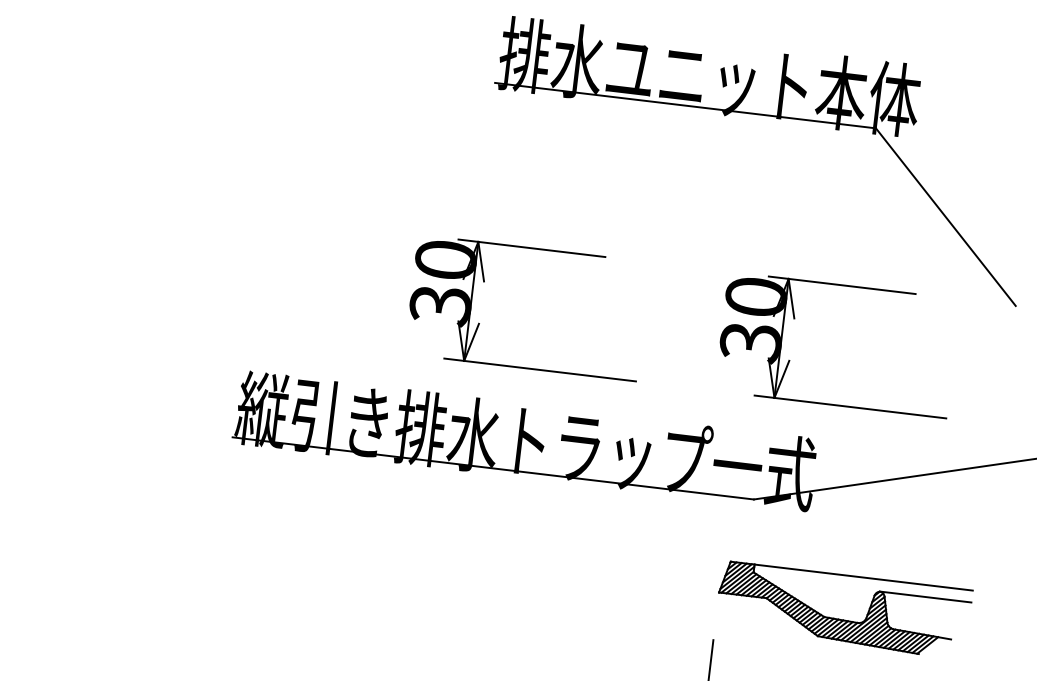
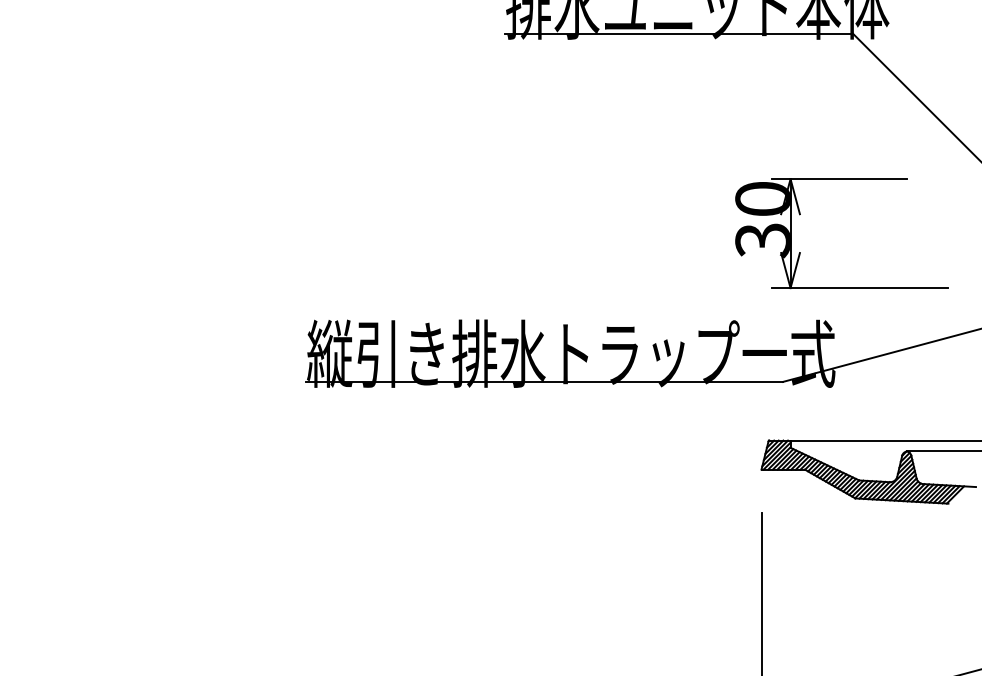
part: (484, 281) -> (516, 214), removed

